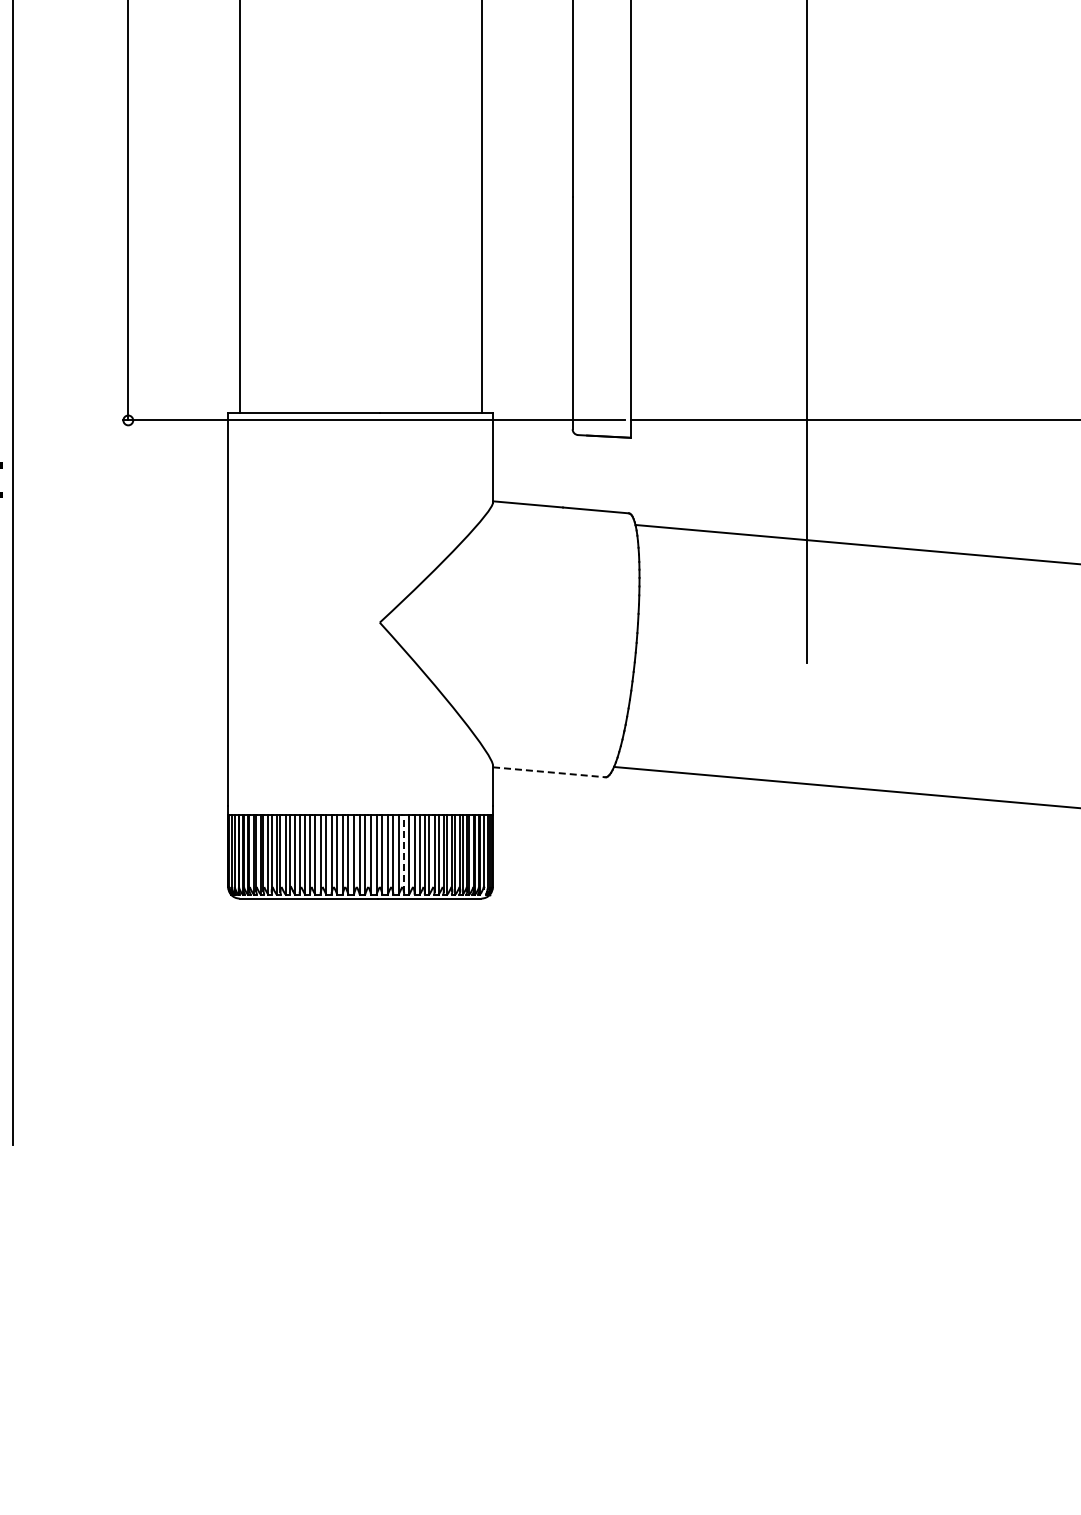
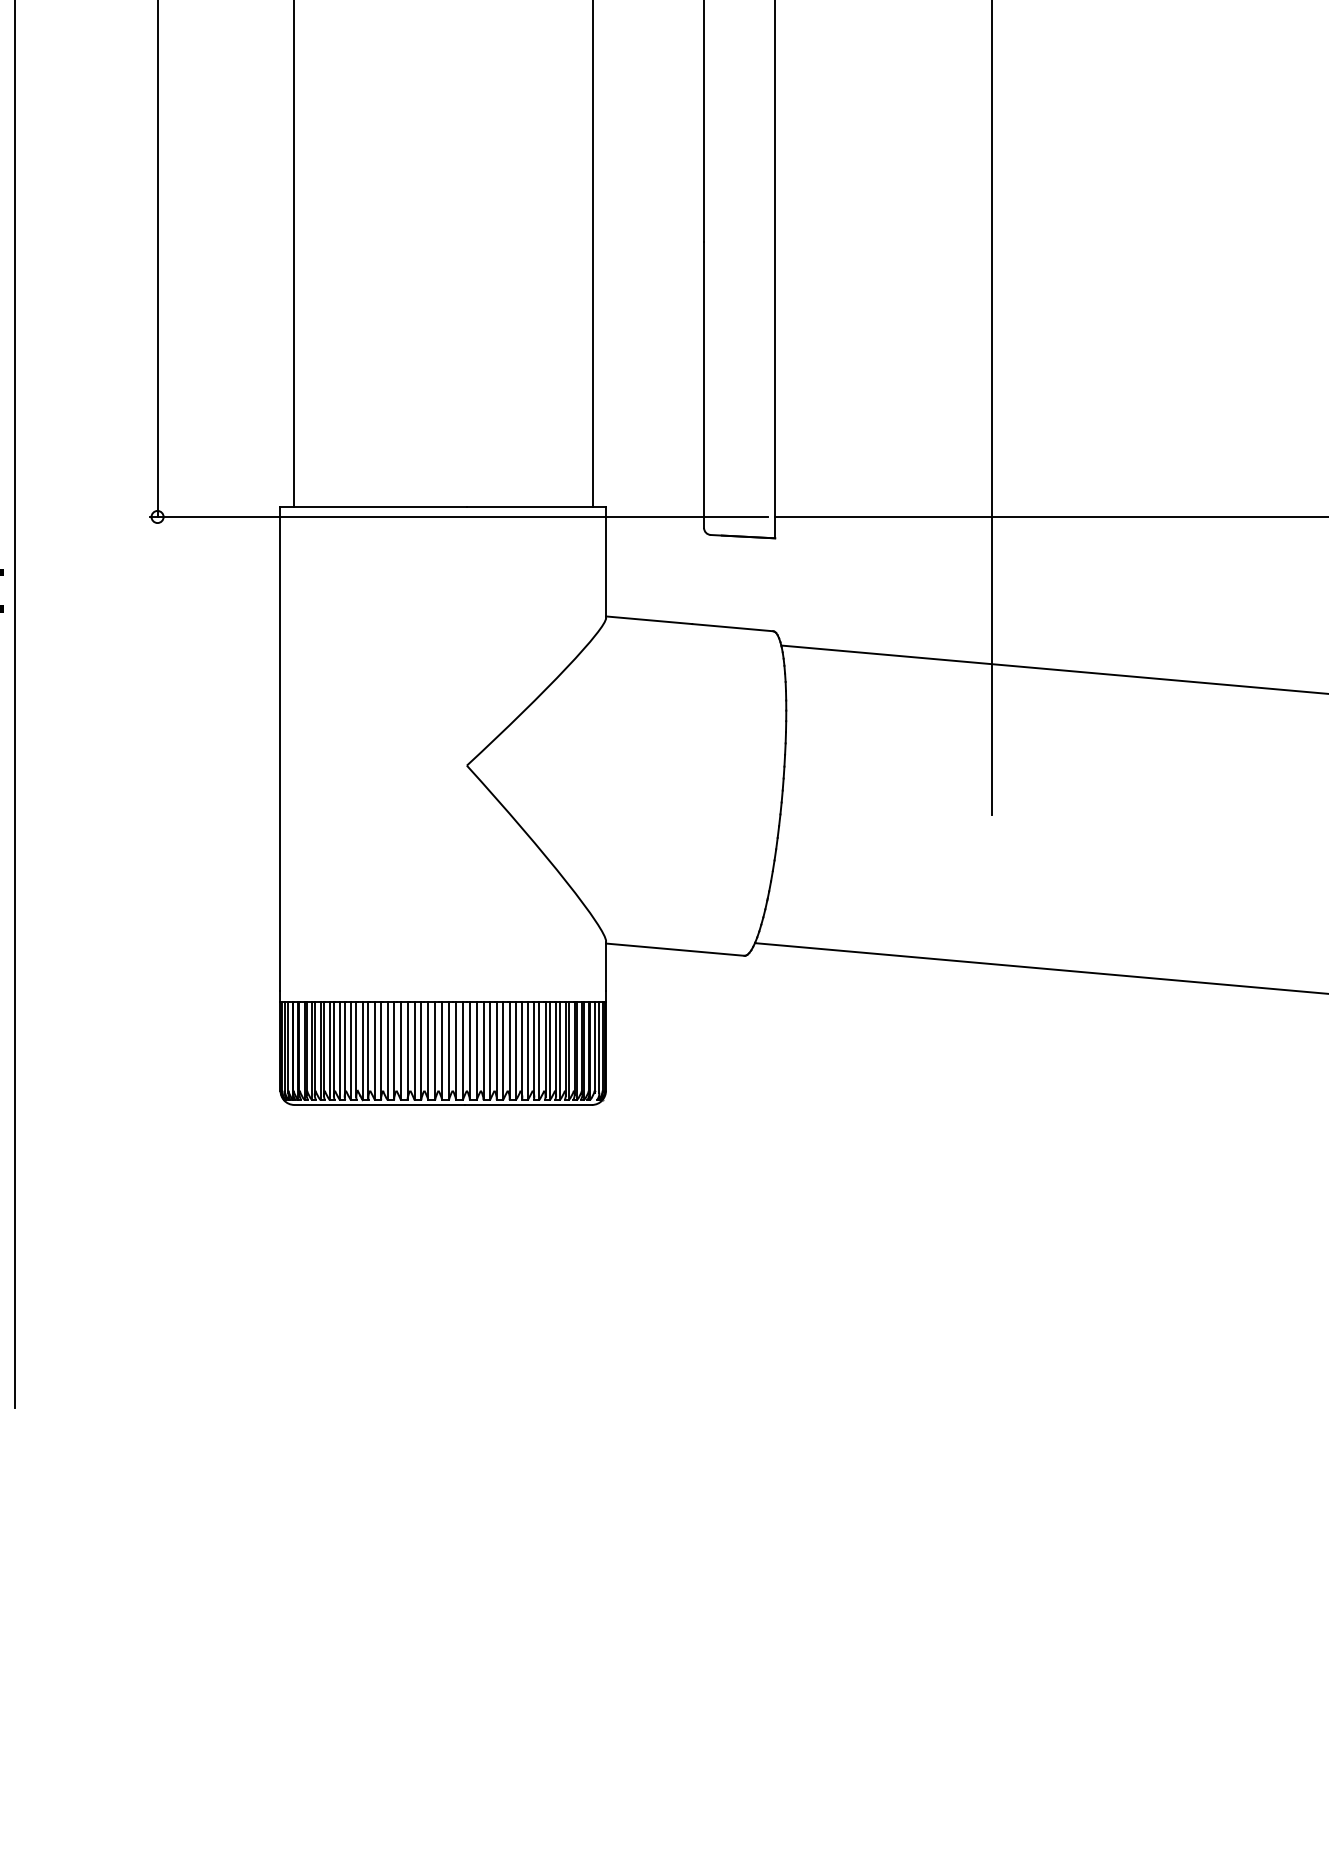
line: (549, 772) -> (675, 949), dashed -> solid
line: (404, 853) -> (497, 1049), dashed -> solid

